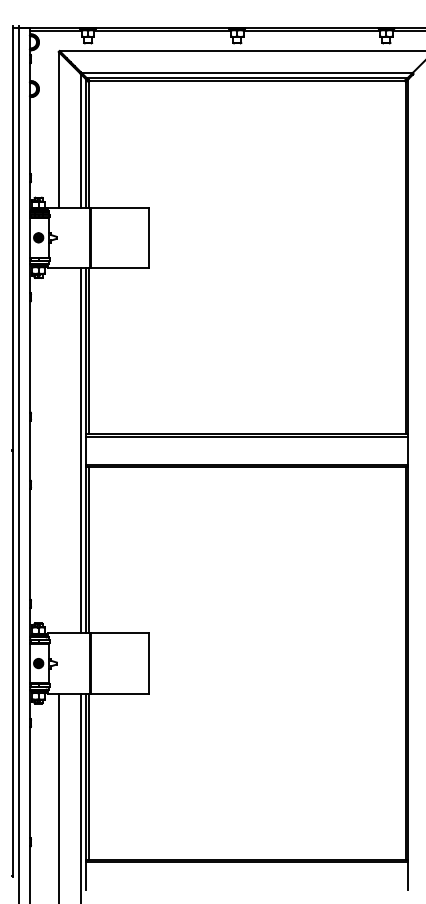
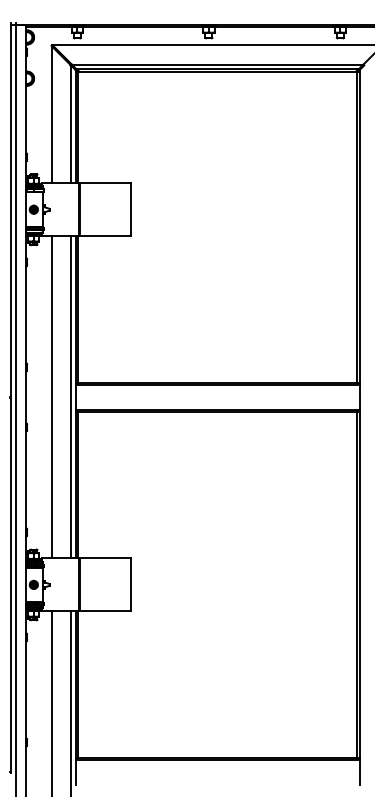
line: (58, 450) -> (51, 397), added

